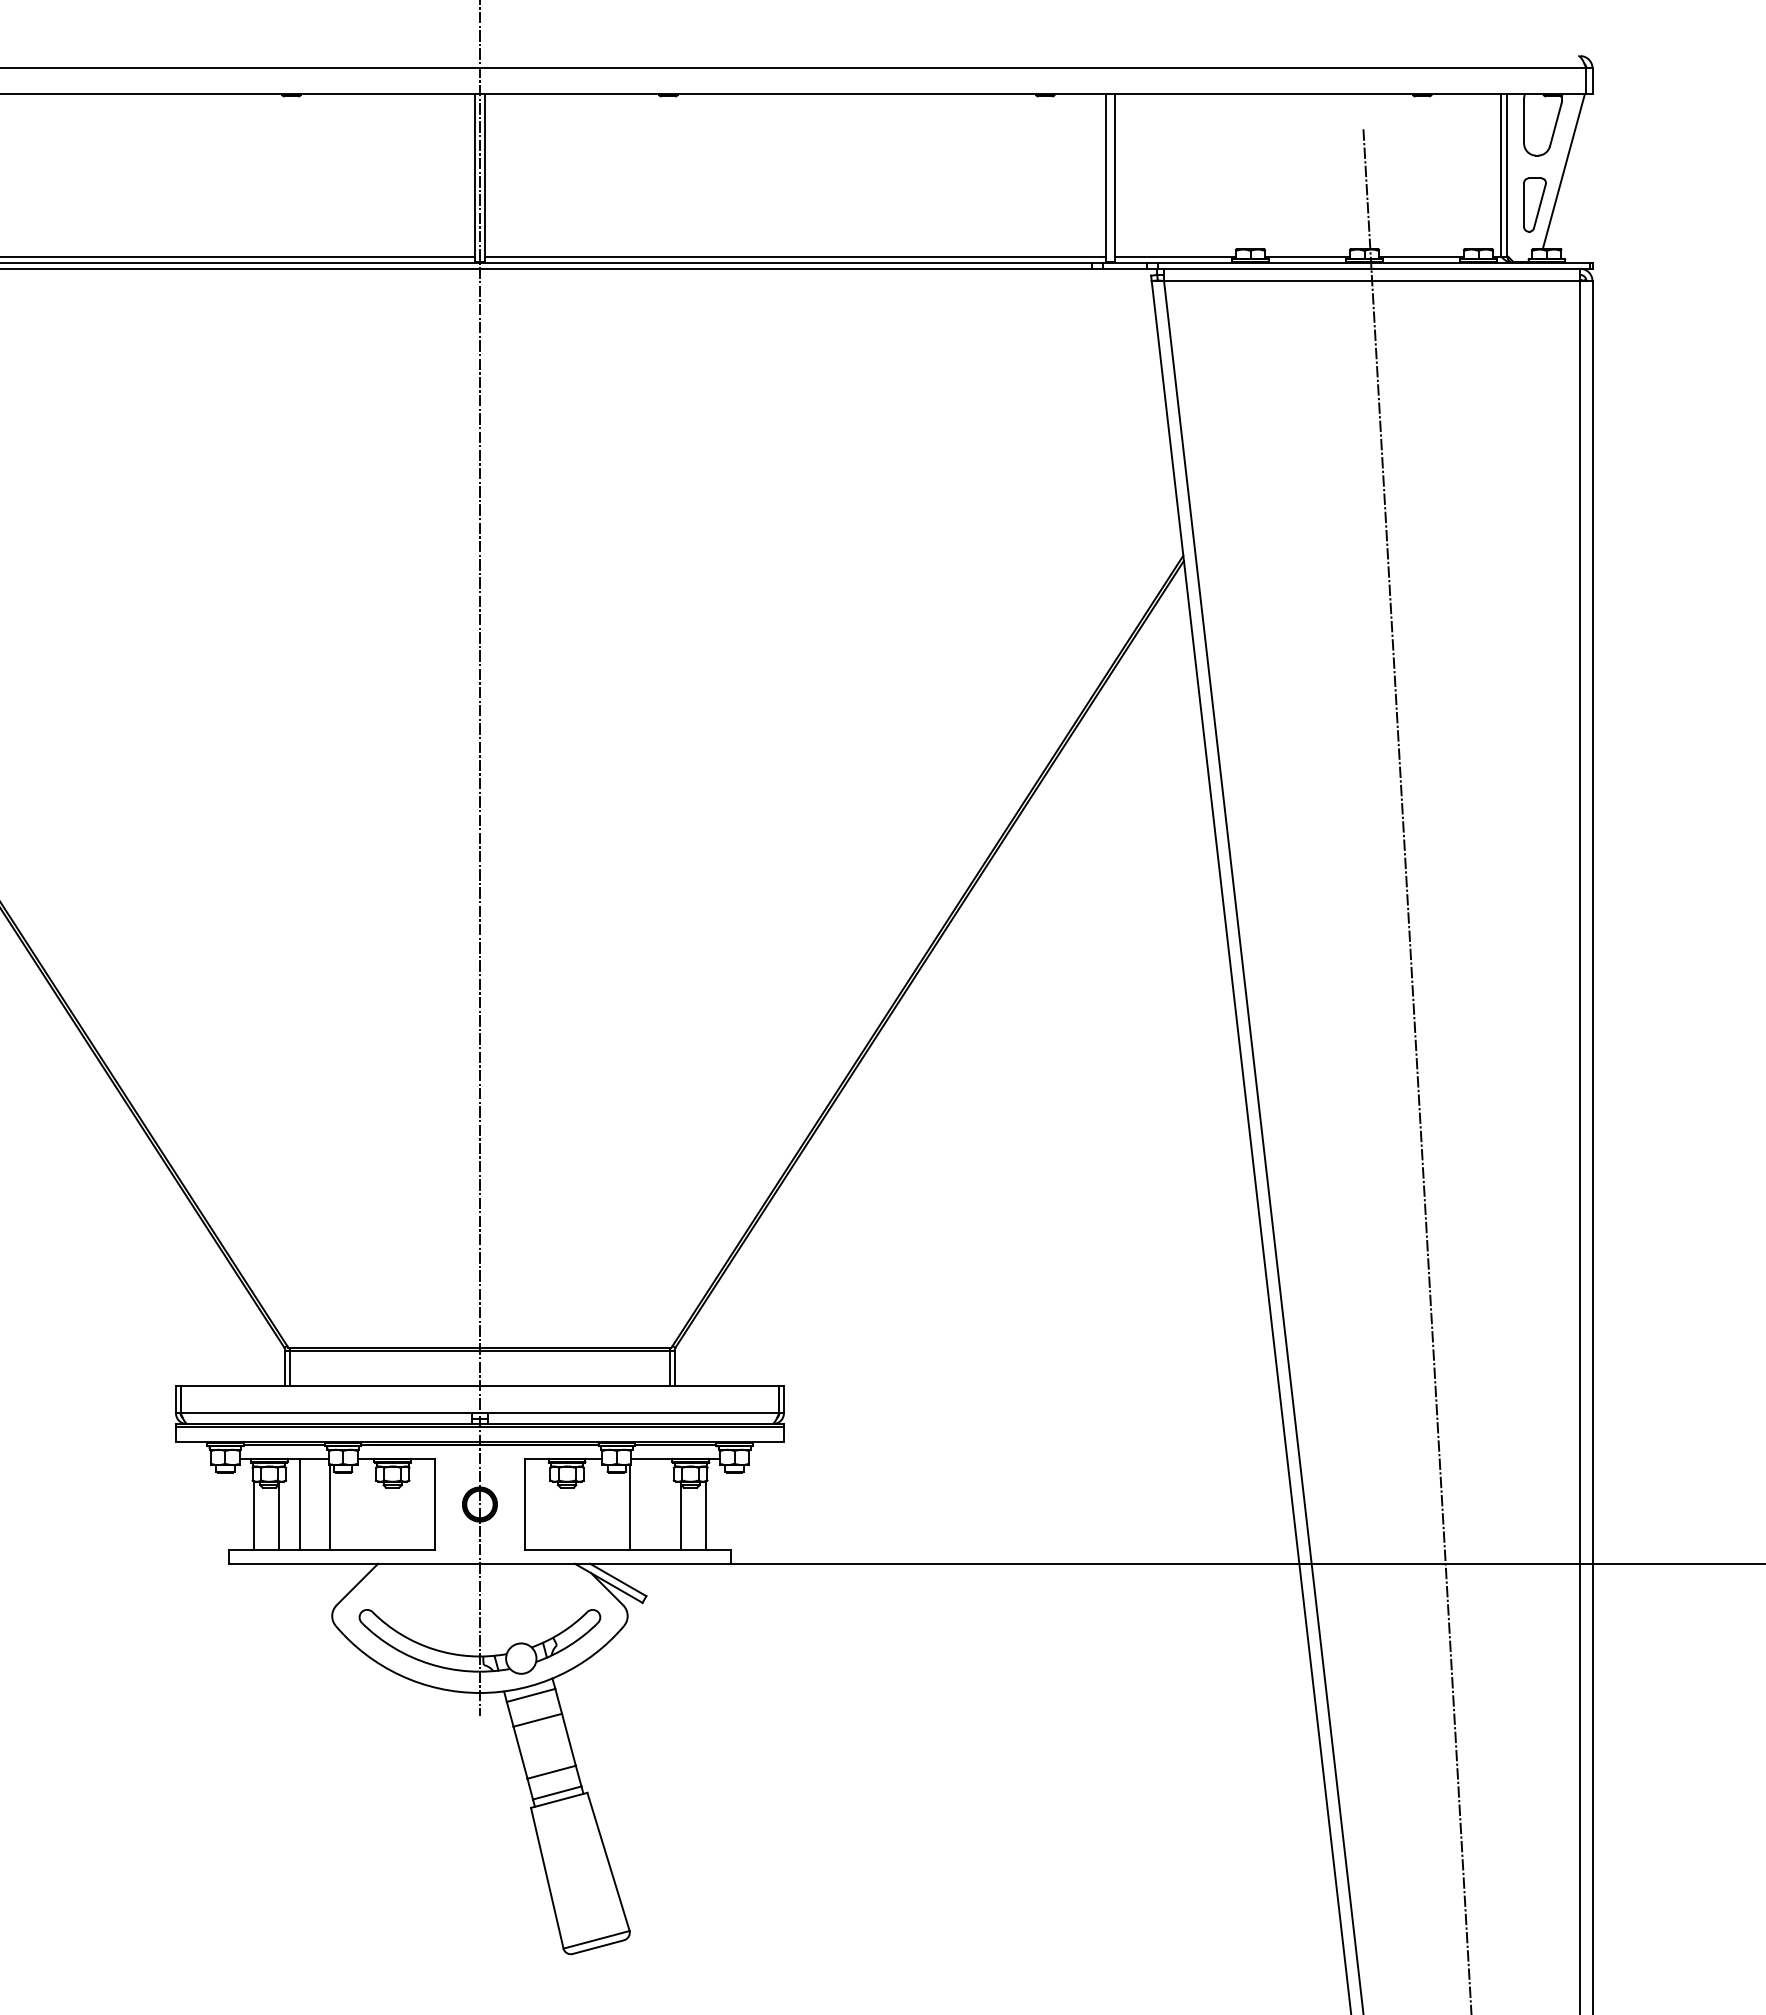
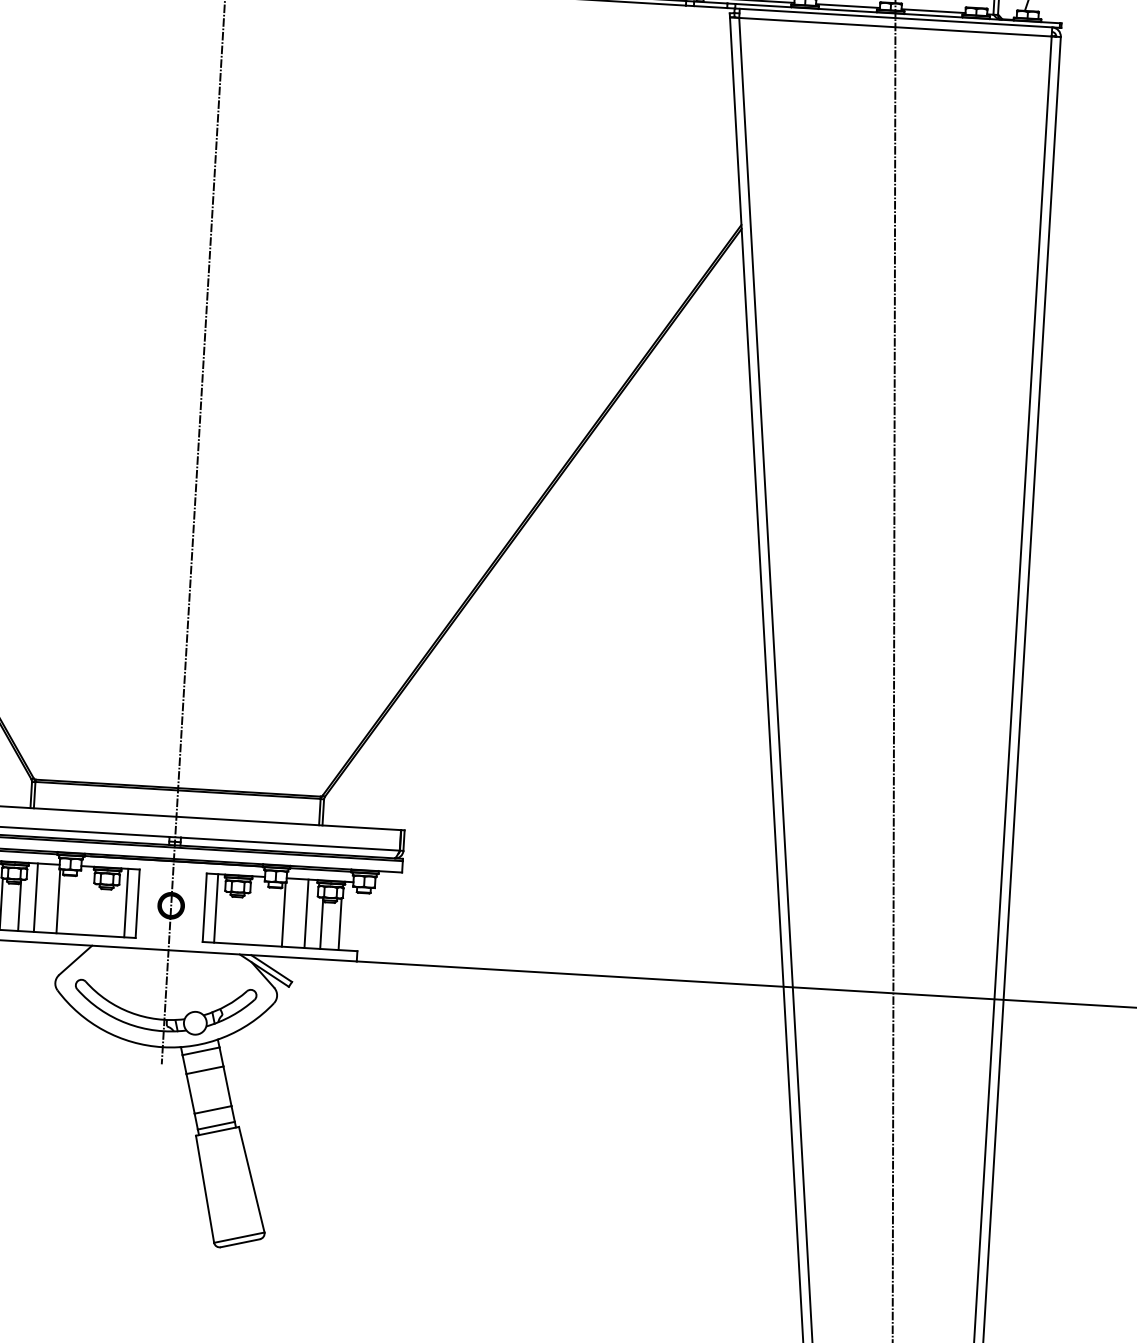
line: (420, 1504) -> (126, 903), added
line: (539, 1504) -> (215, 908), added
line: (660, 1504) -> (306, 913), added

